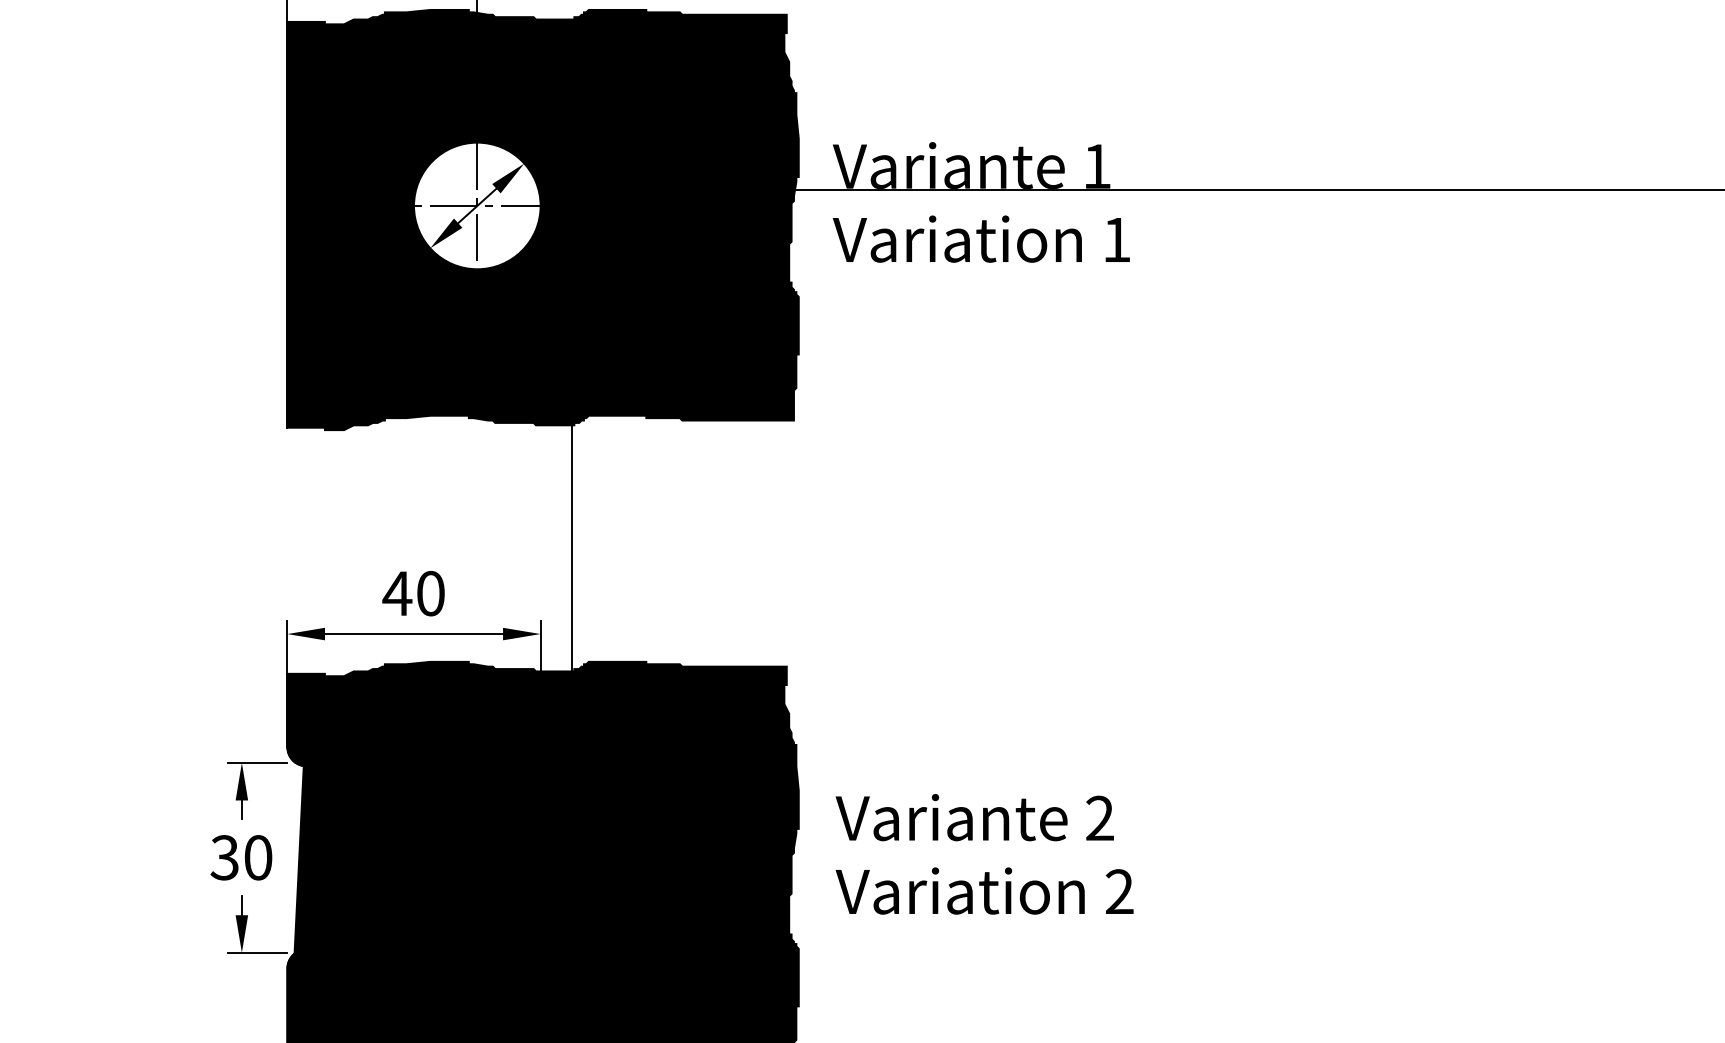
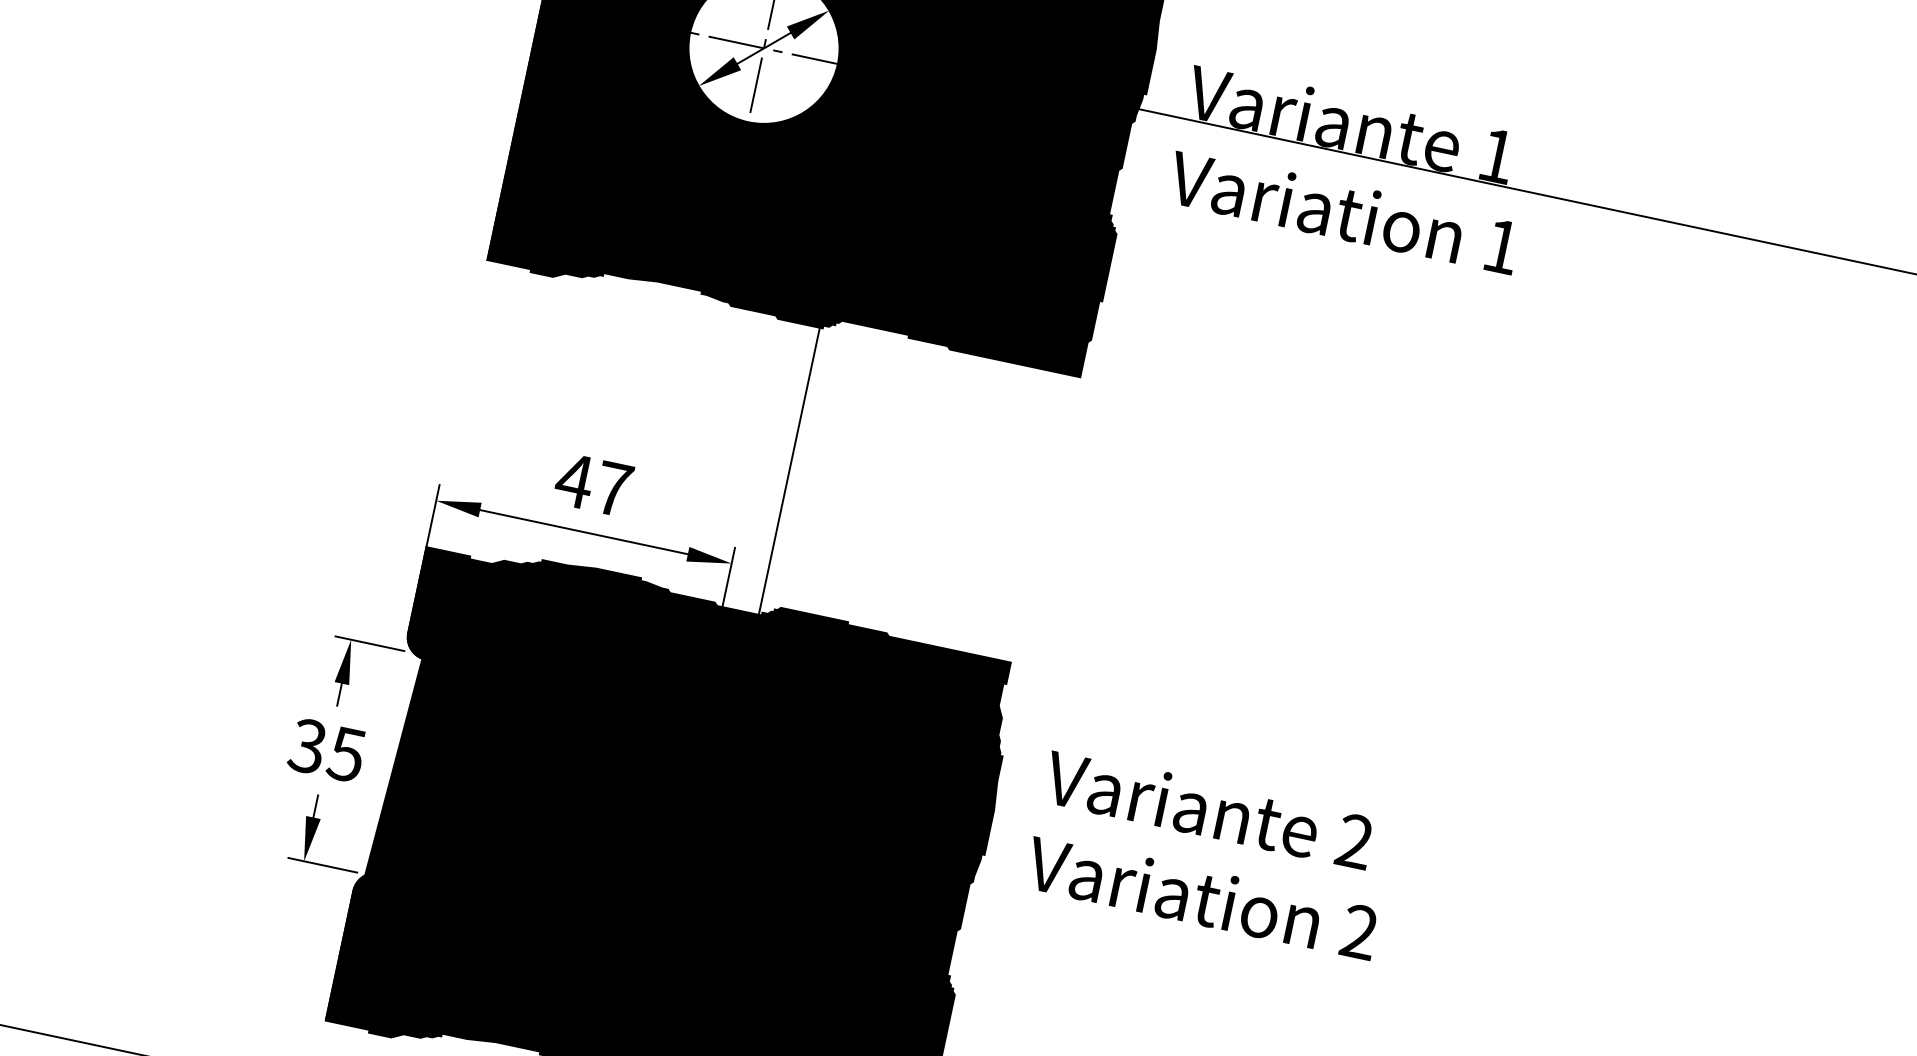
text: (430, 593) -> (613, 488), 40 -> 47
text: (984, 854) -> (1211, 854), moved
text: (257, 857) -> (345, 754), 30 -> 35

